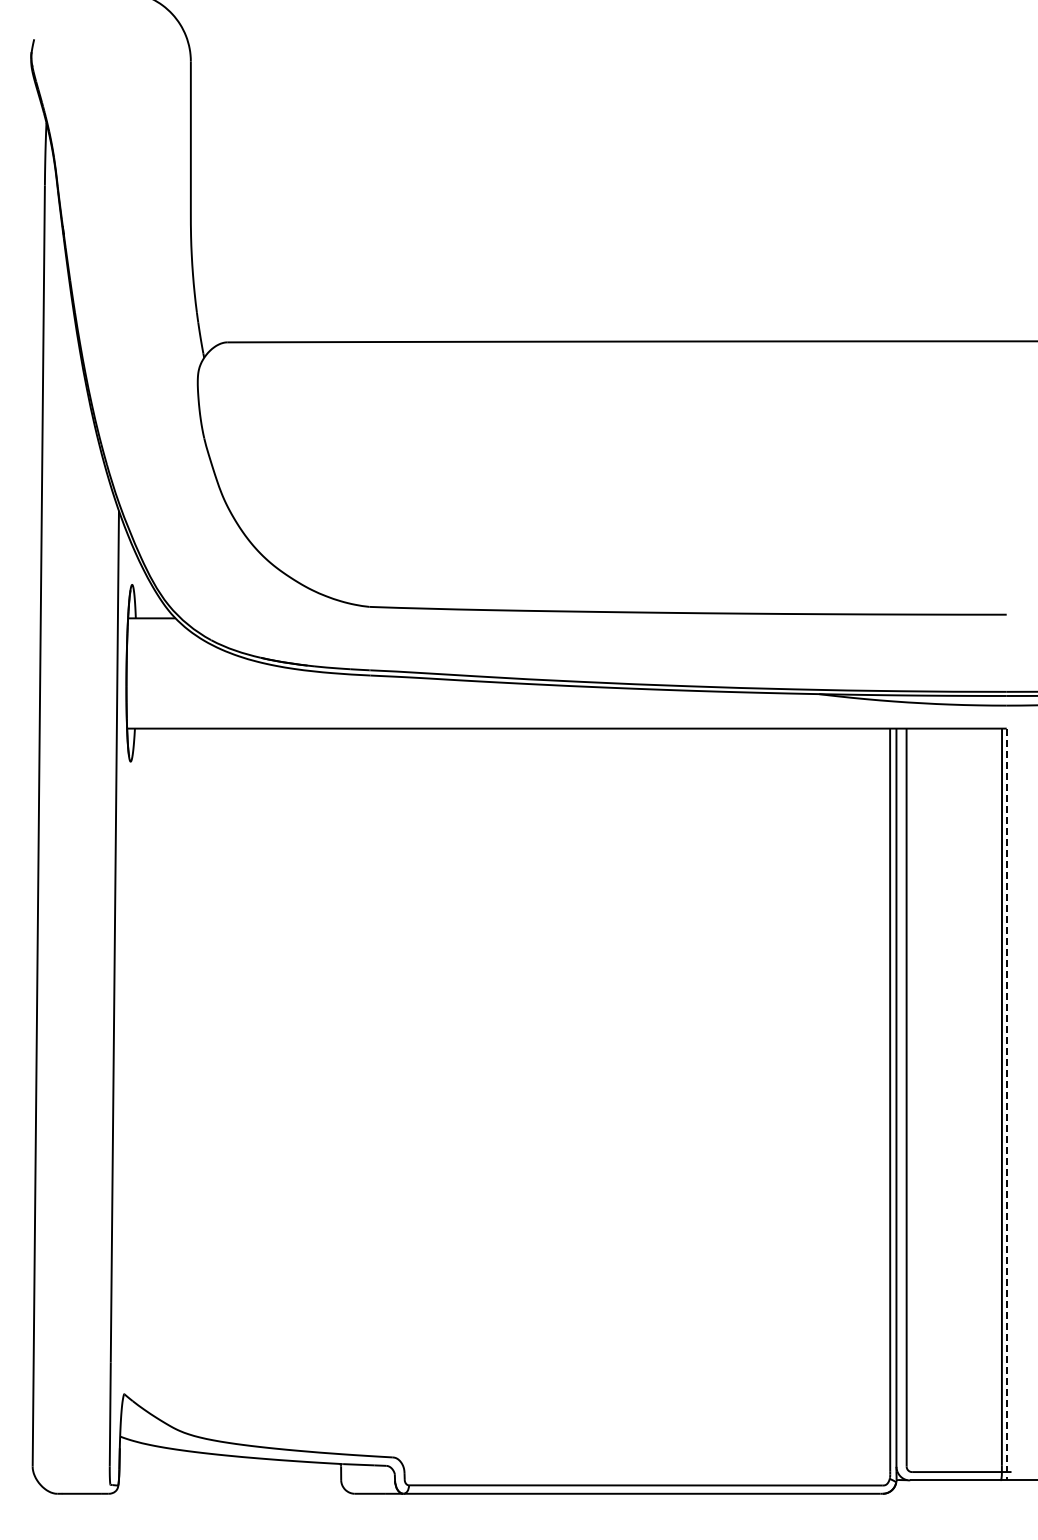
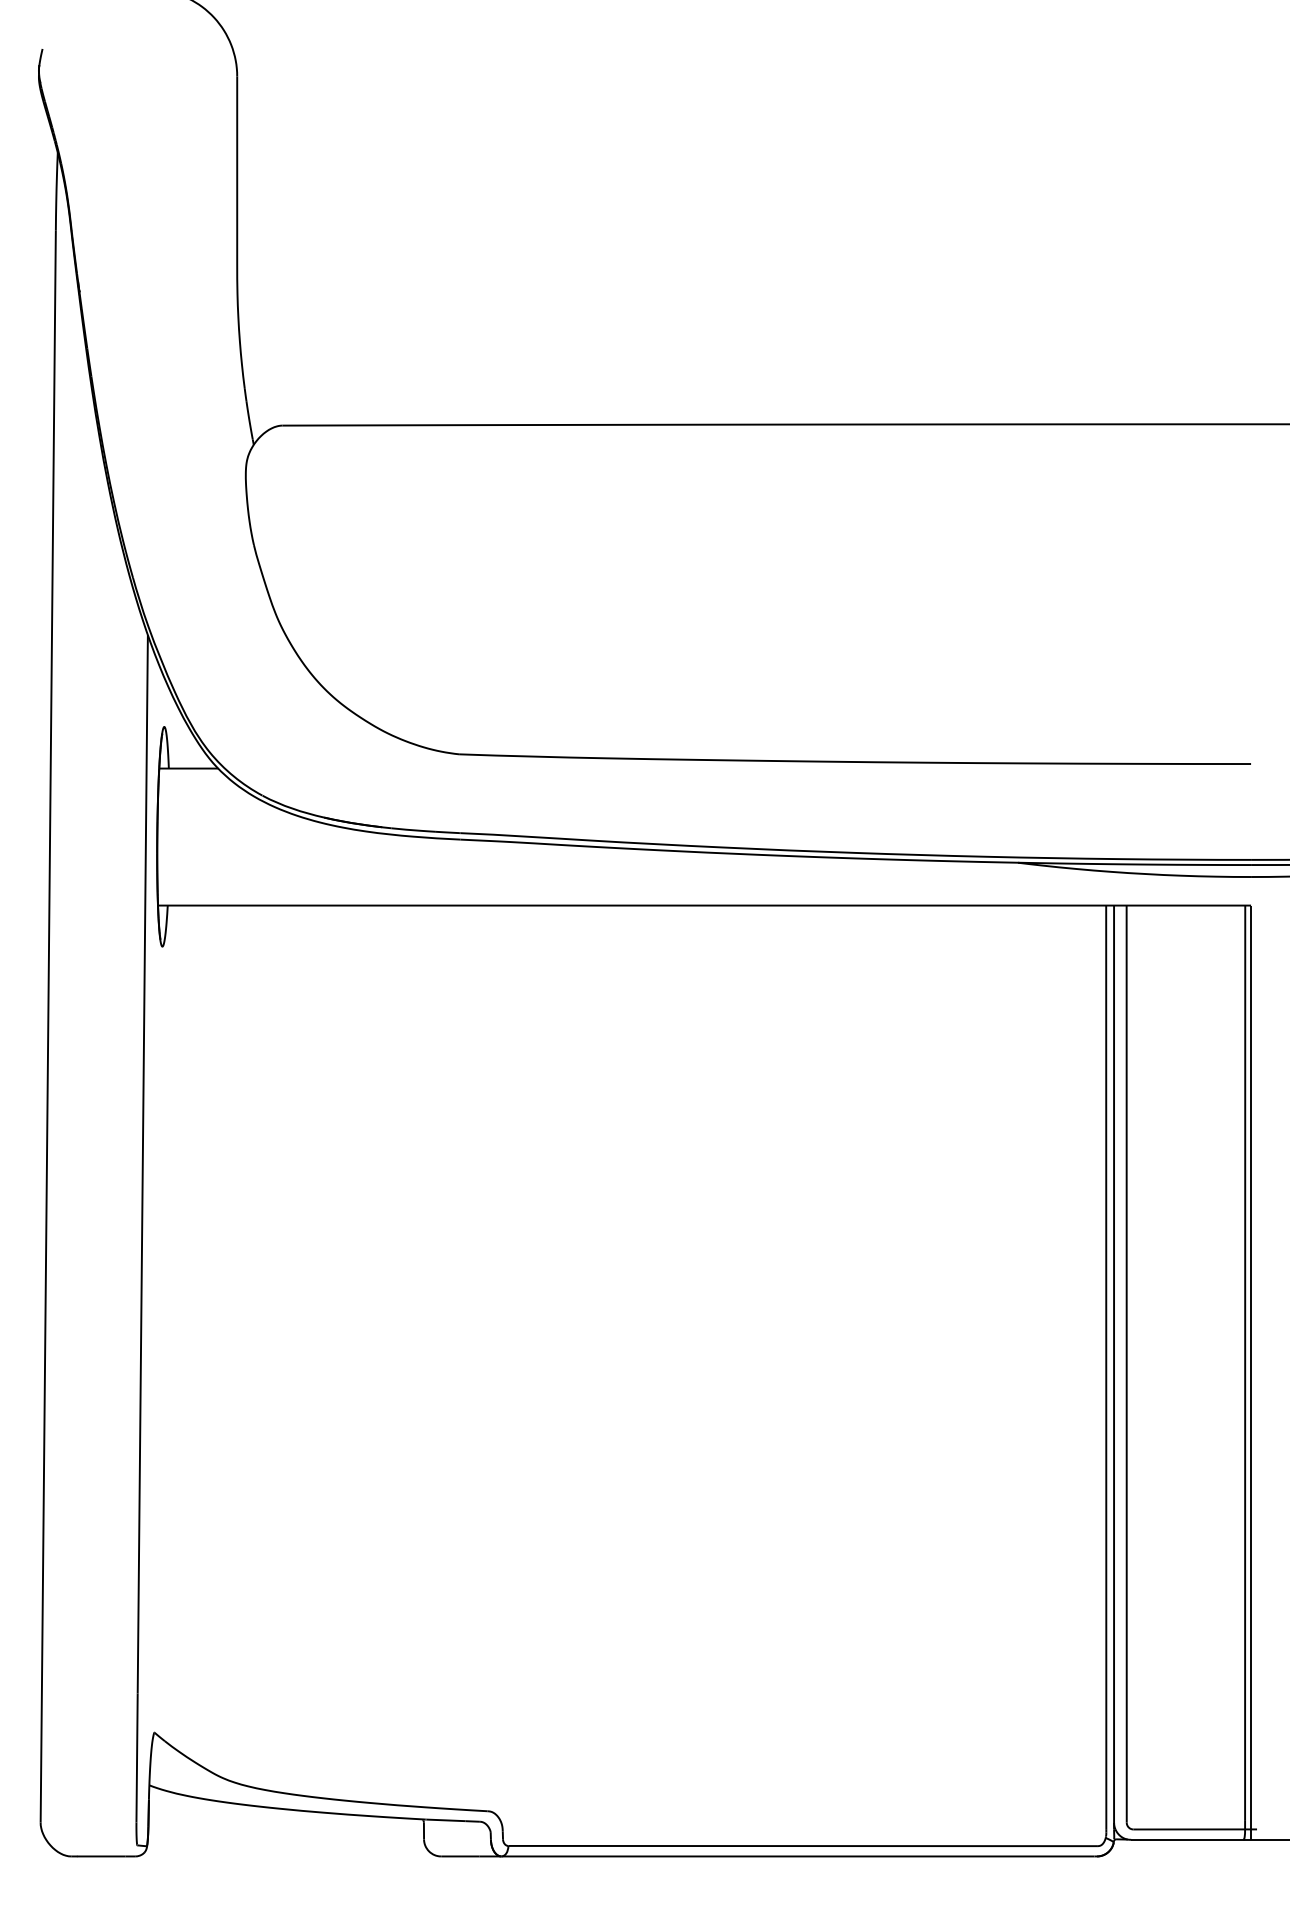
line: (1006, 1104) -> (1250, 1372), dashed -> solid

